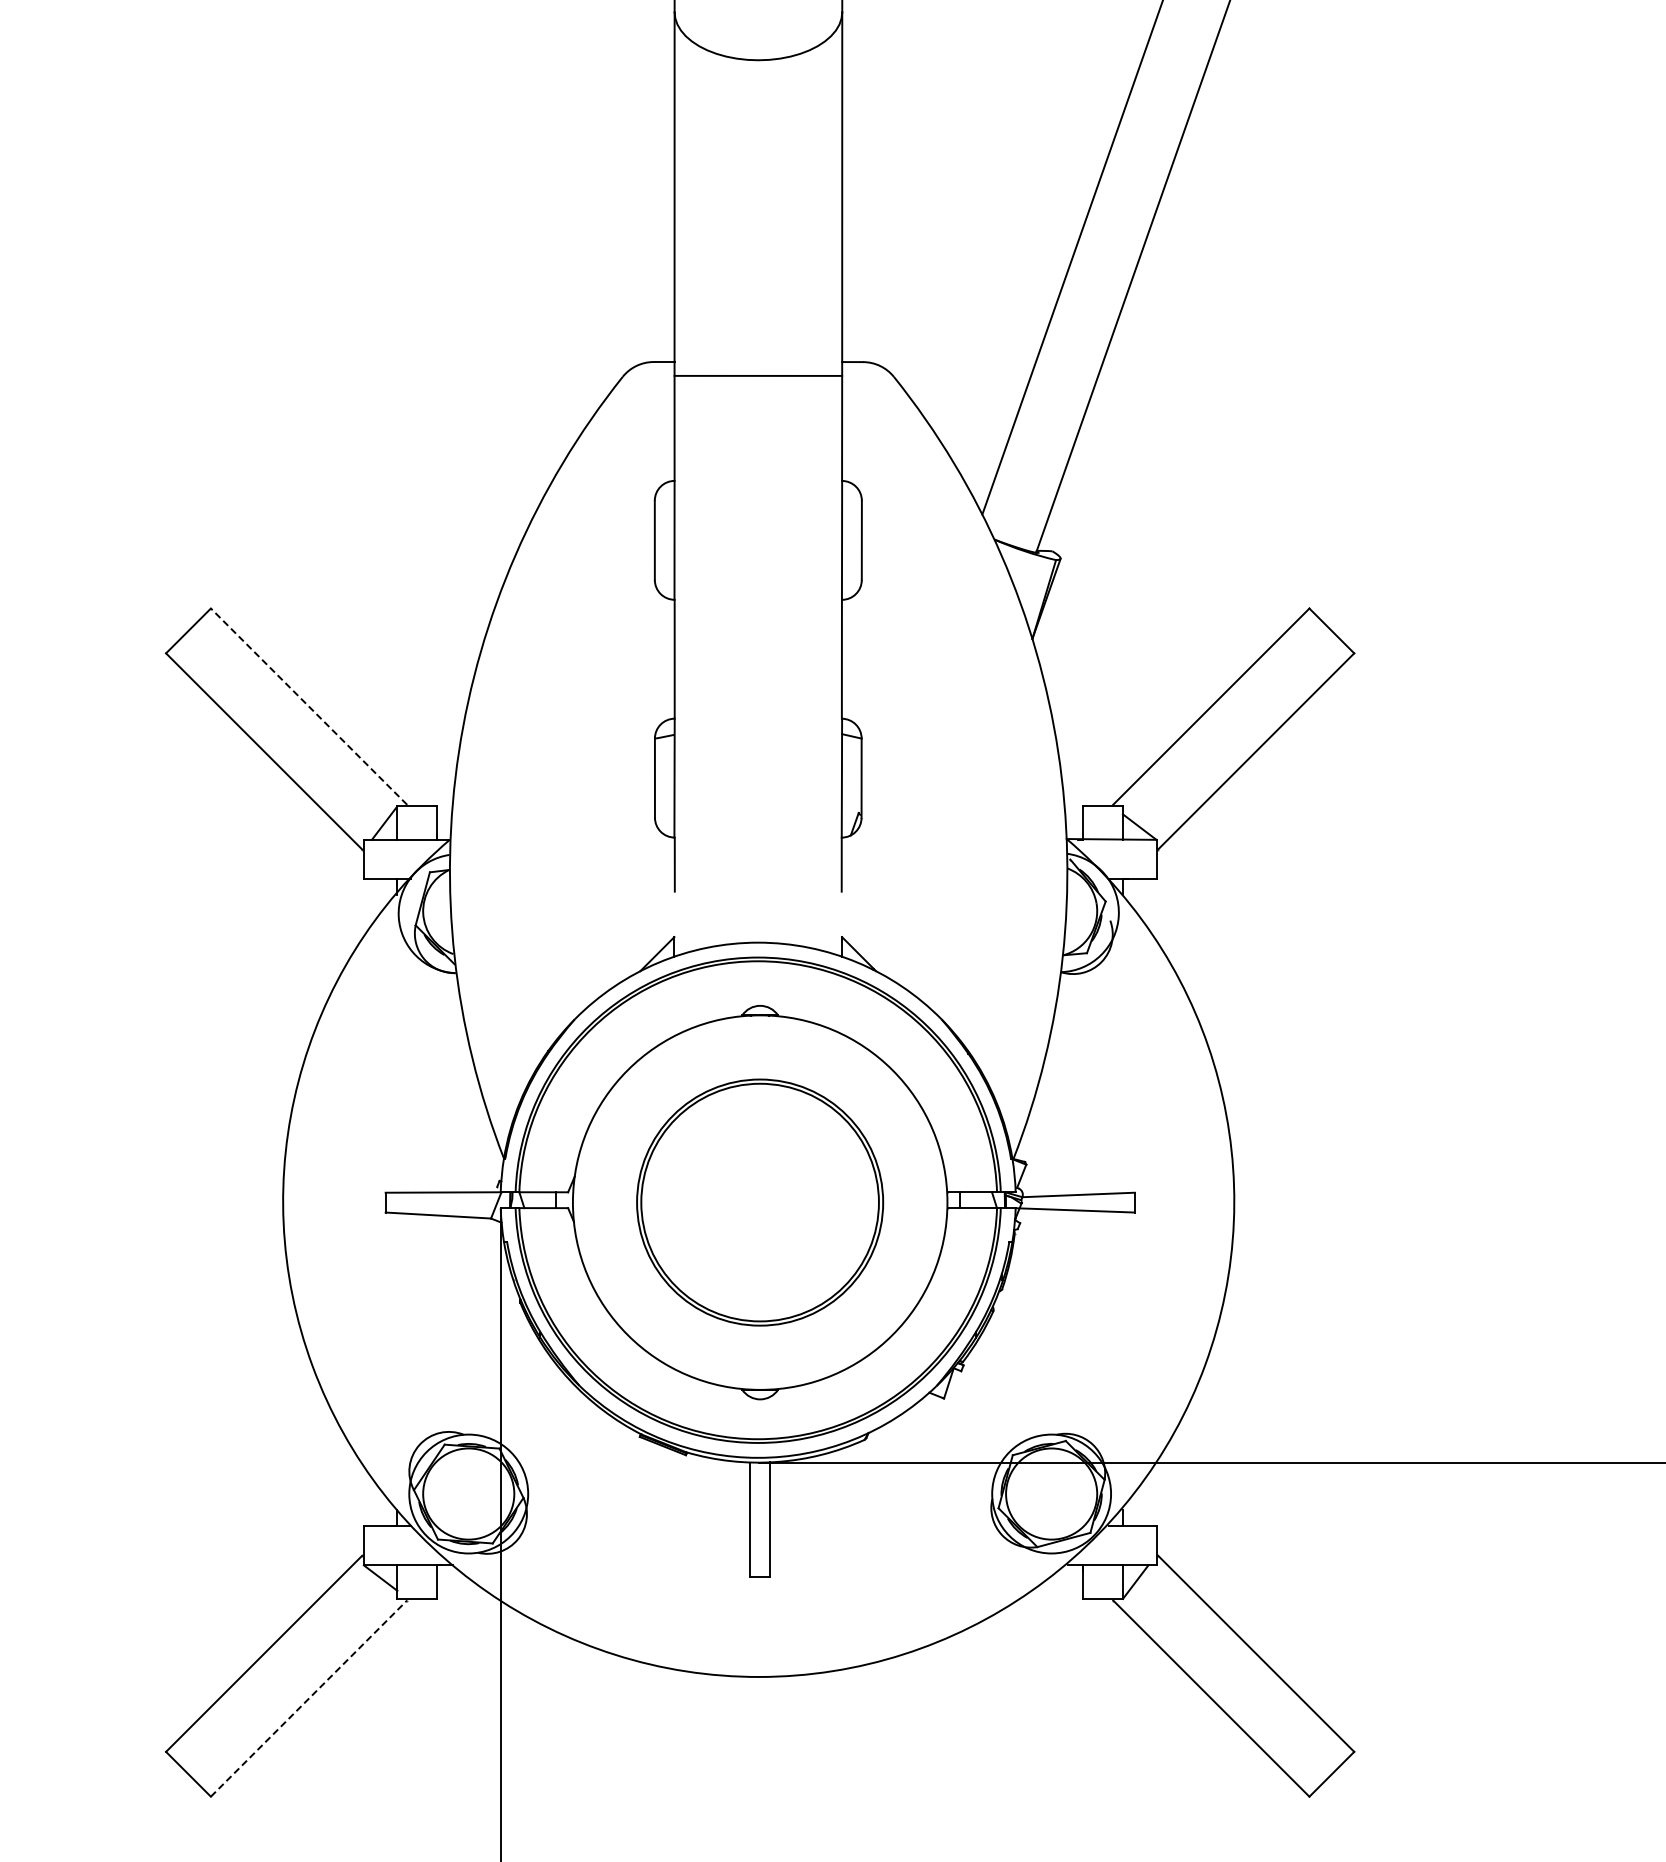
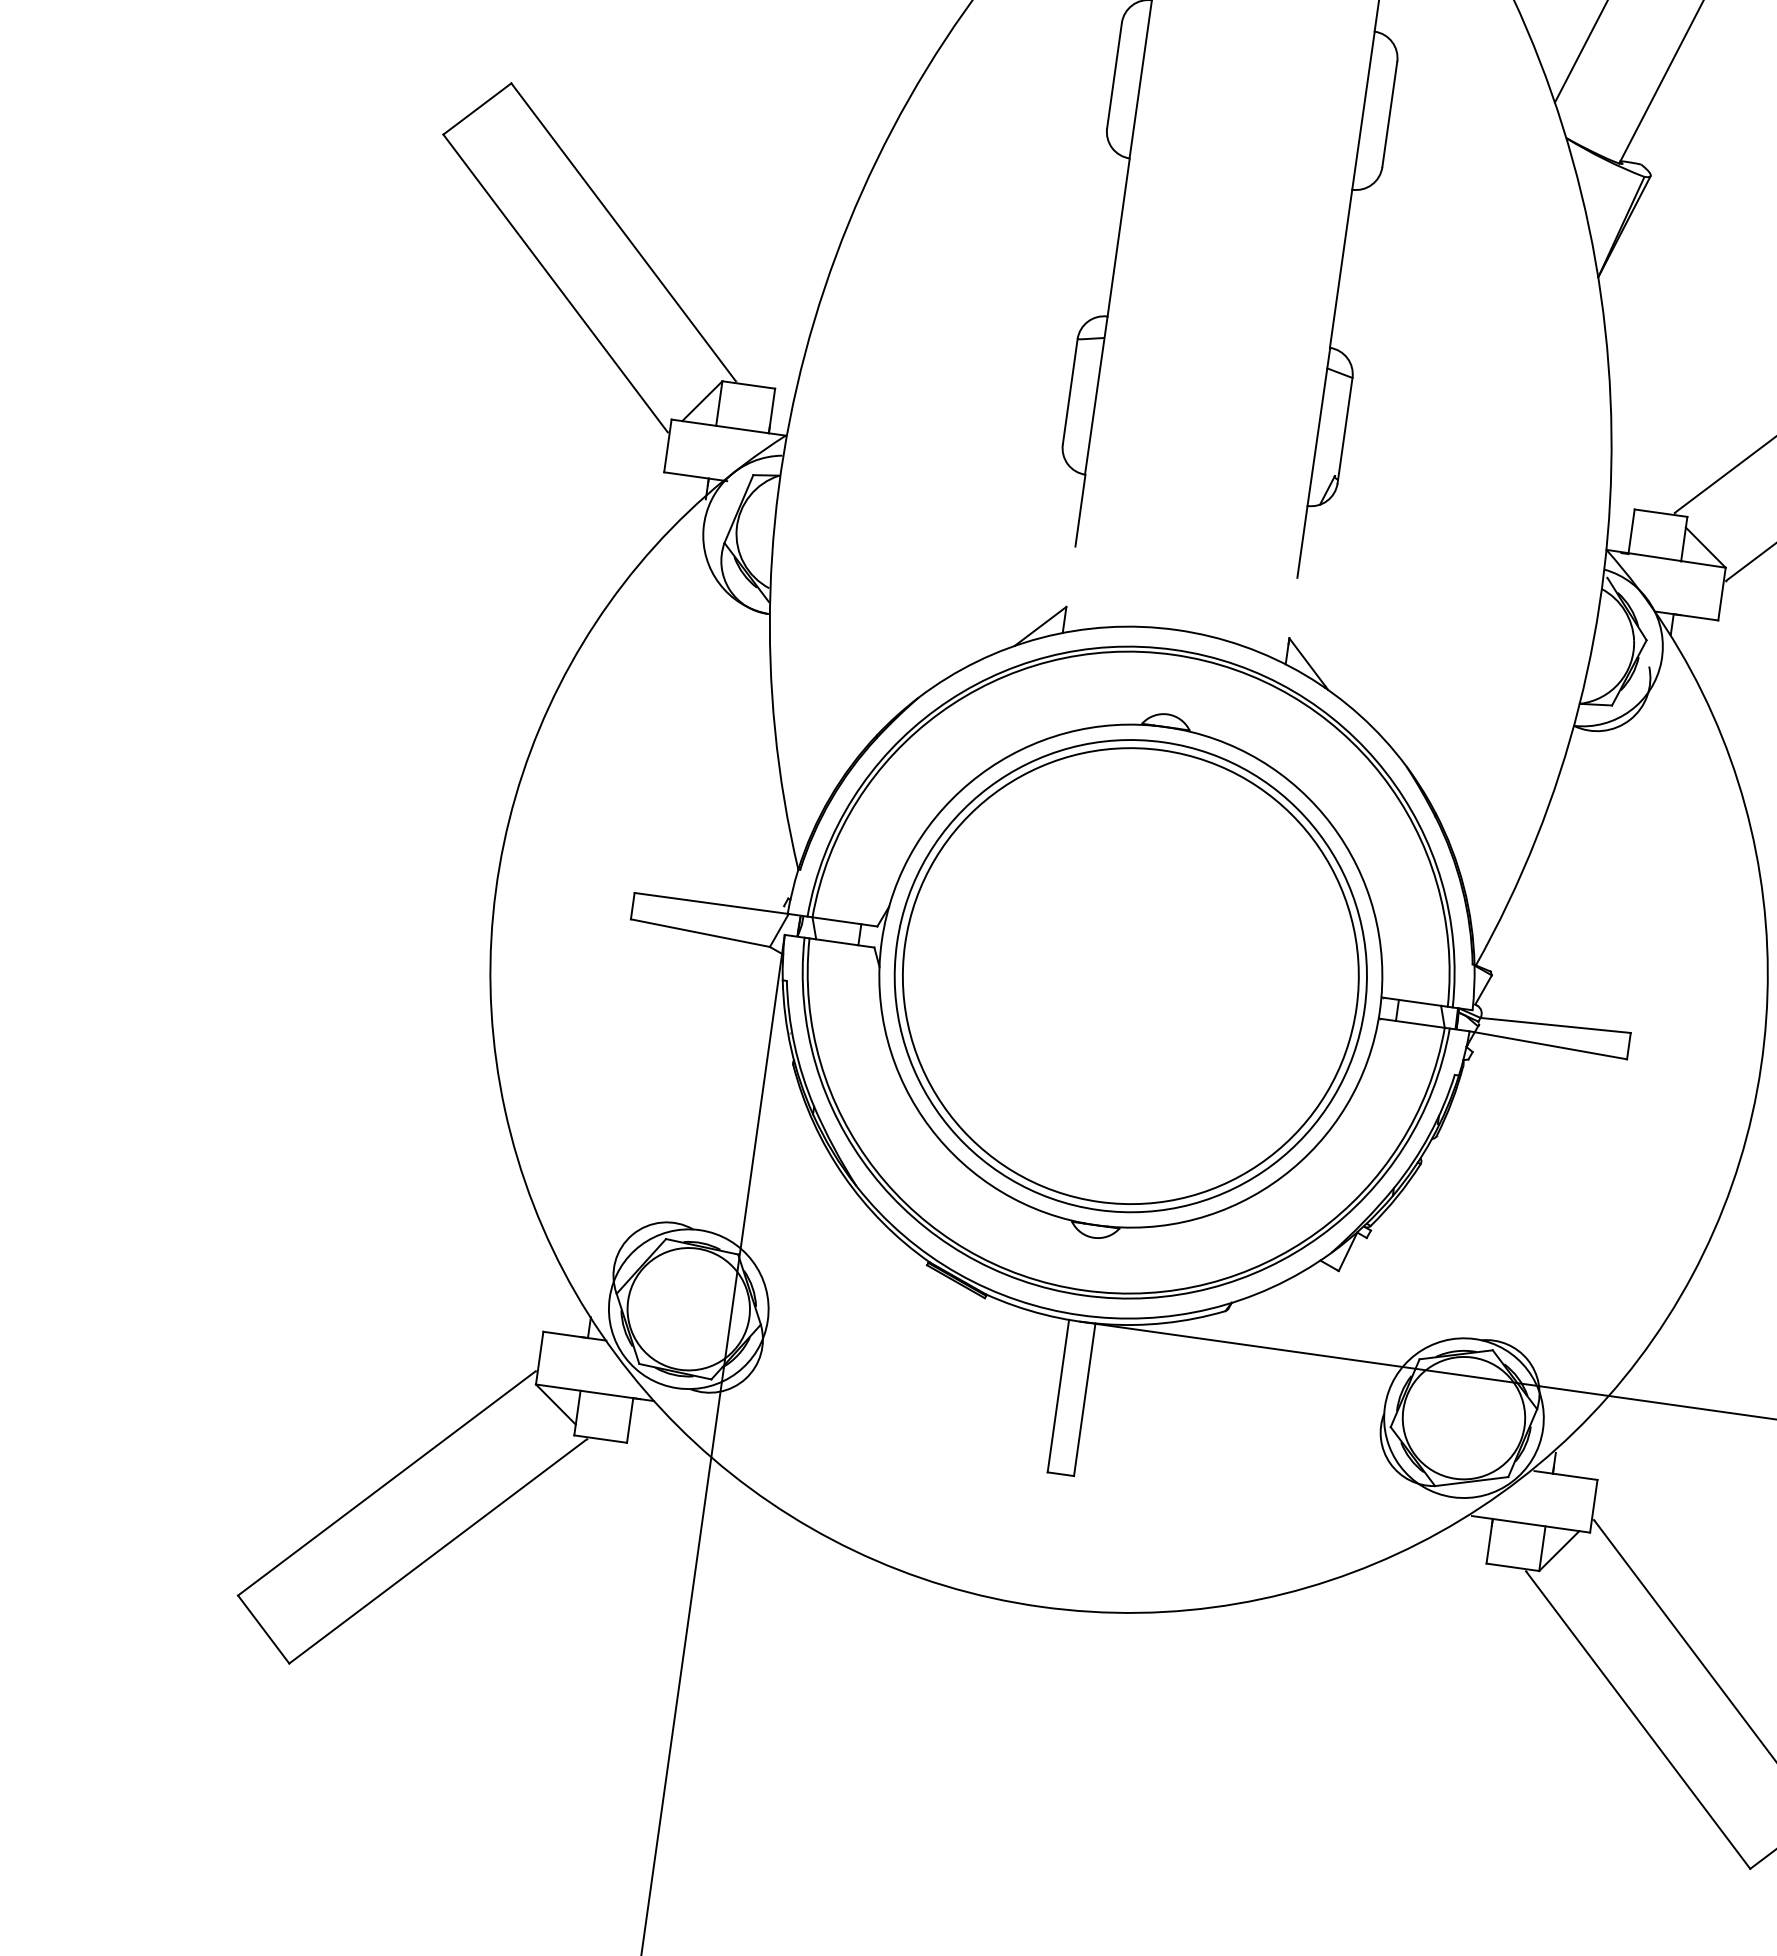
line: (309, 706) -> (624, 232), dashed -> solid
part: (759, 1202) -> (1129, 975), size x1.43
line: (309, 1698) -> (438, 1551), dashed -> solid

